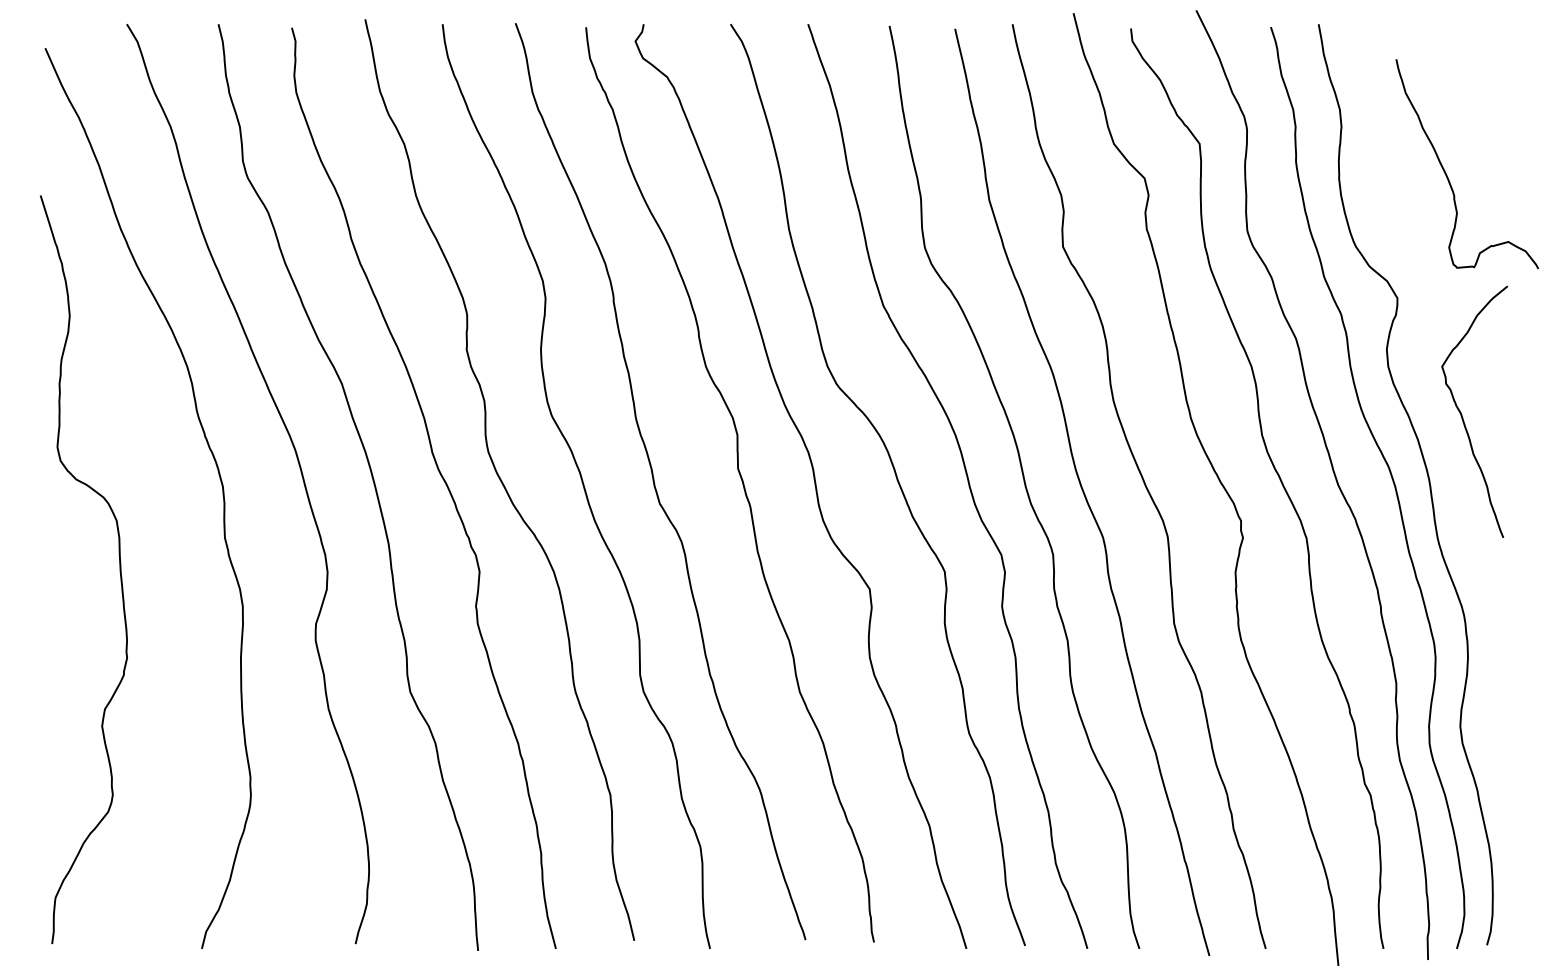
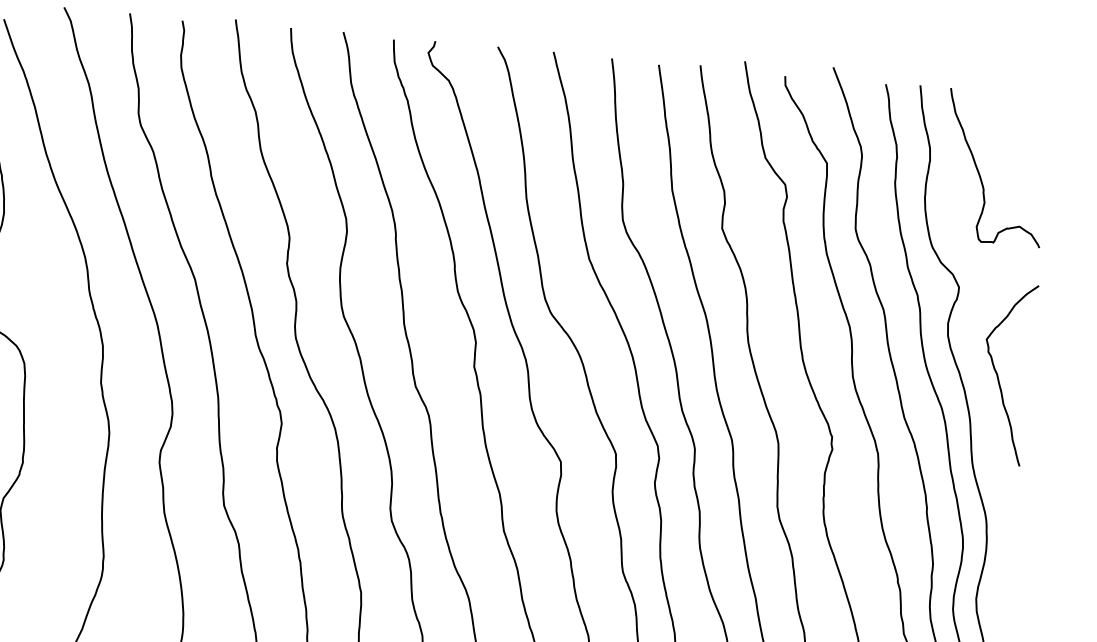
curve: (1446, 172) -> (979, 172), moved

